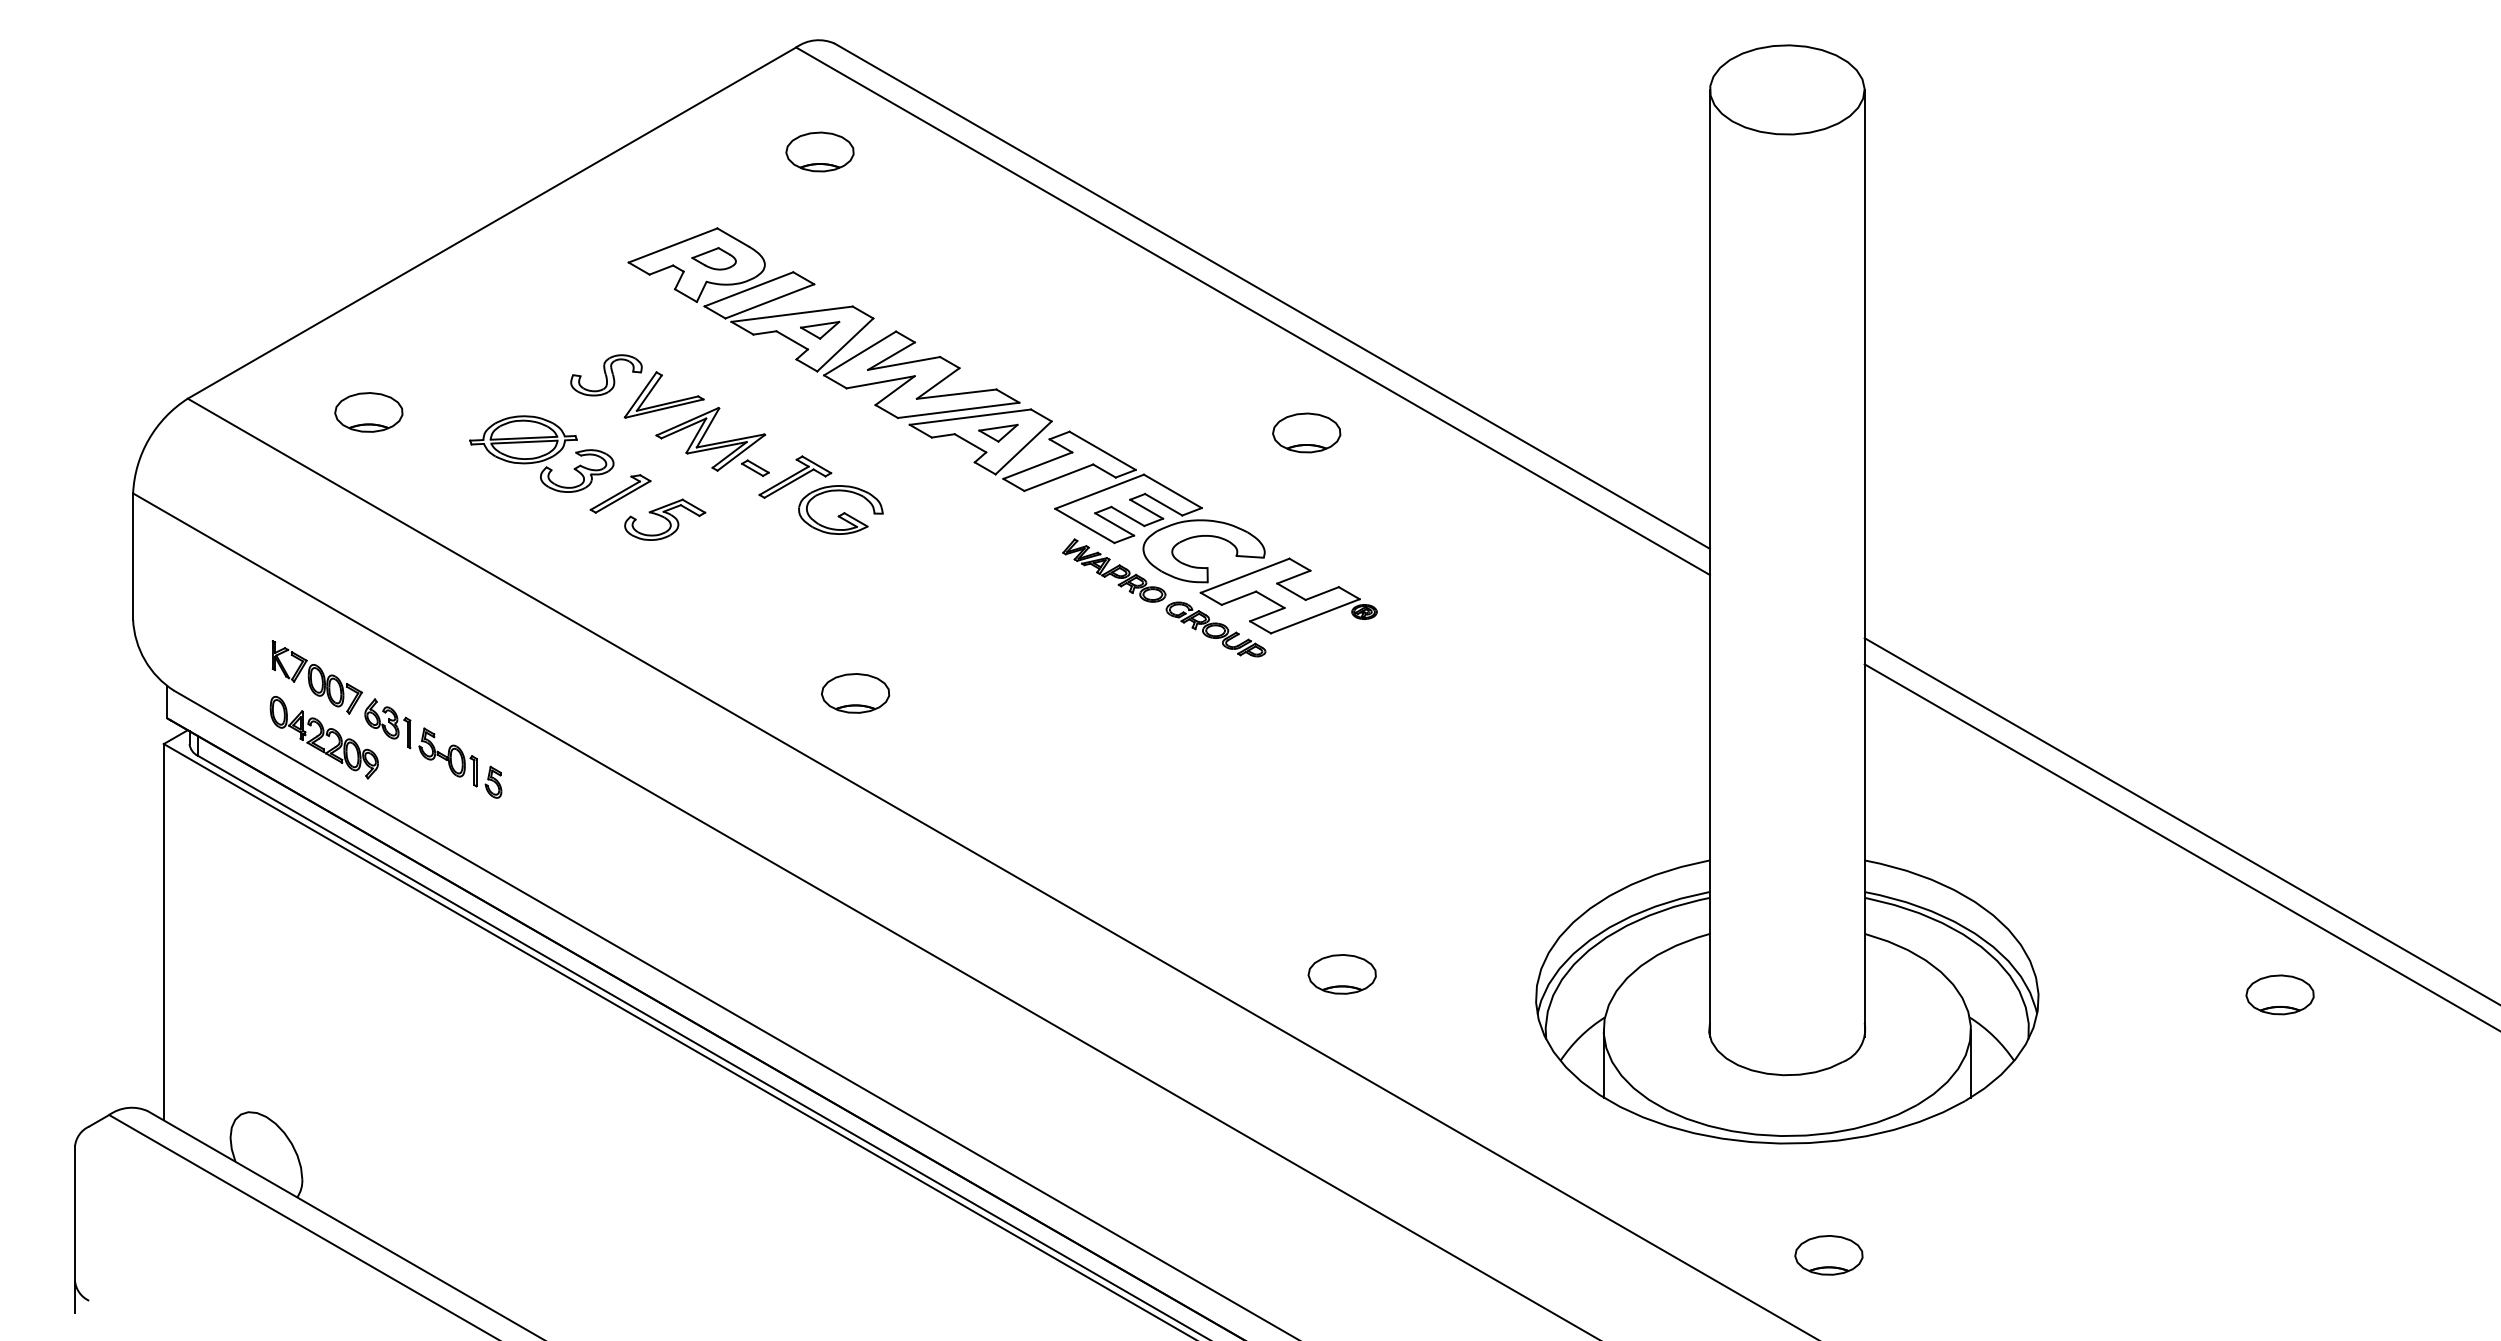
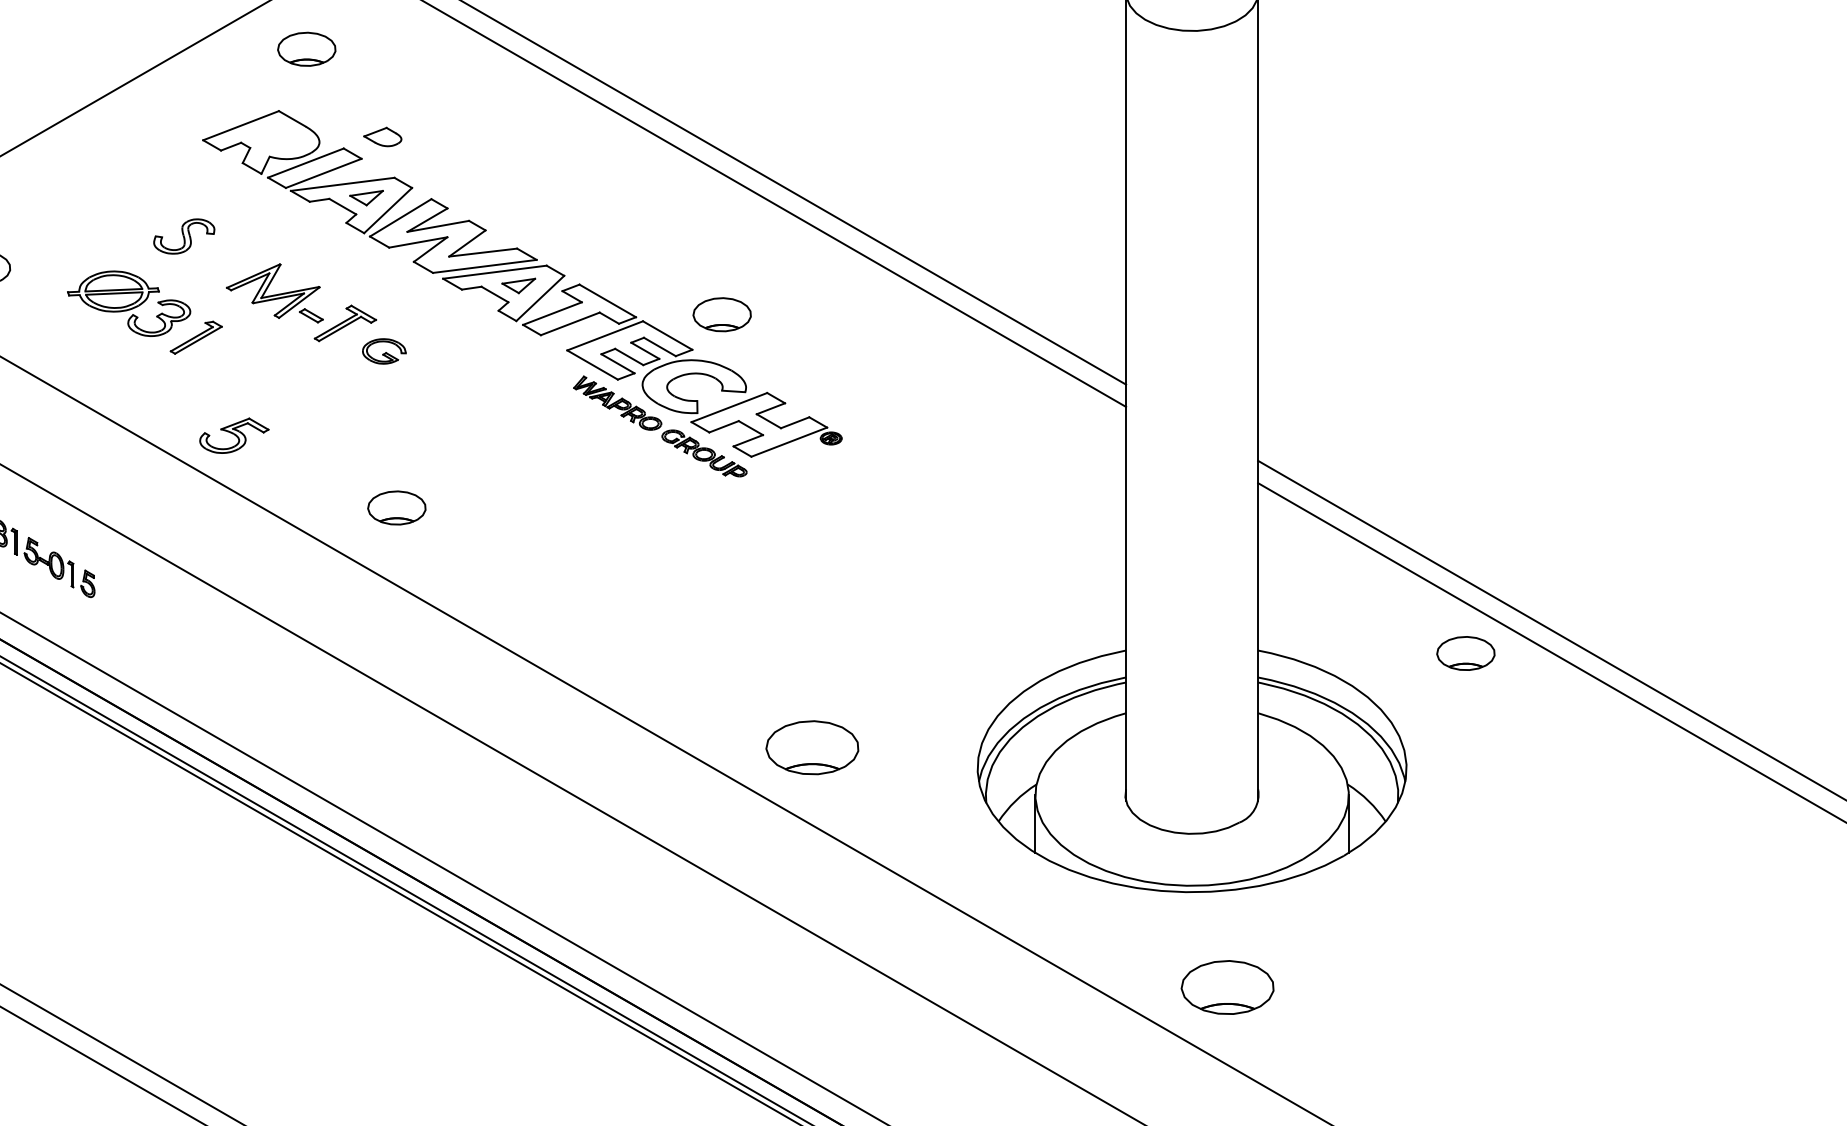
part: (819, 151) -> (306, 48), moved
part: (713, 258) -> (382, 136), moved
part: (667, 402) -> (236, 259), removed
part: (1306, 432) -> (721, 314), moved
part: (840, 509) -> (384, 351), size x0.6
part: (665, 519) -> (234, 435), moved
part: (1341, 974) -> (811, 747), size x1.6
part: (2279, 994) -> (1465, 653), moved
part: (1828, 1255) -> (1227, 987), size x1.6

